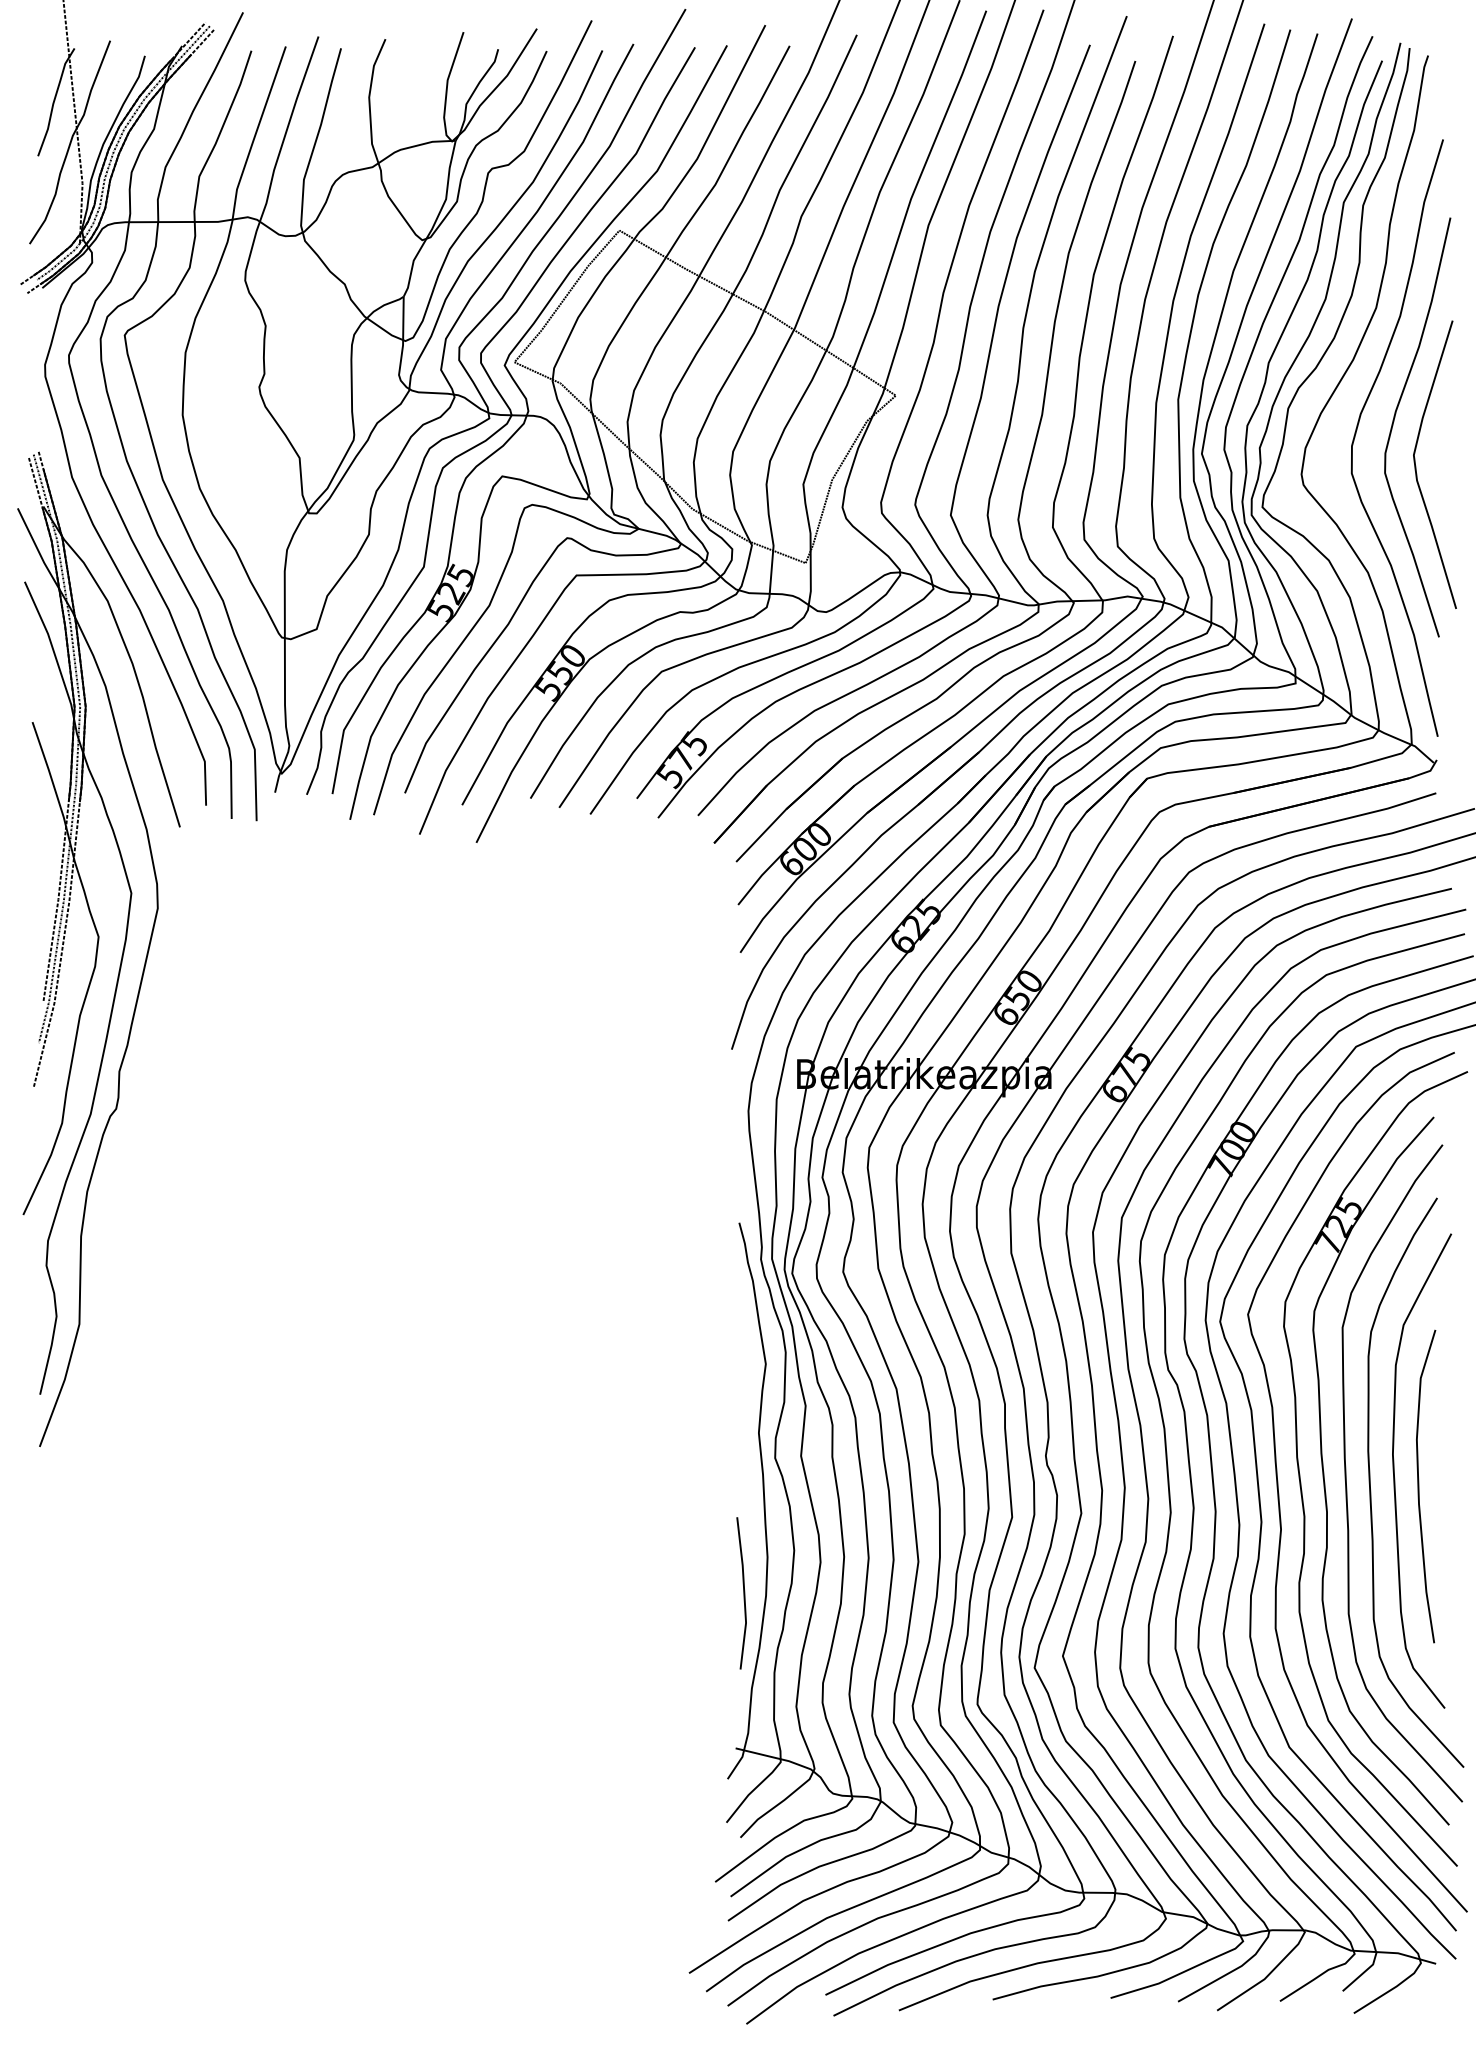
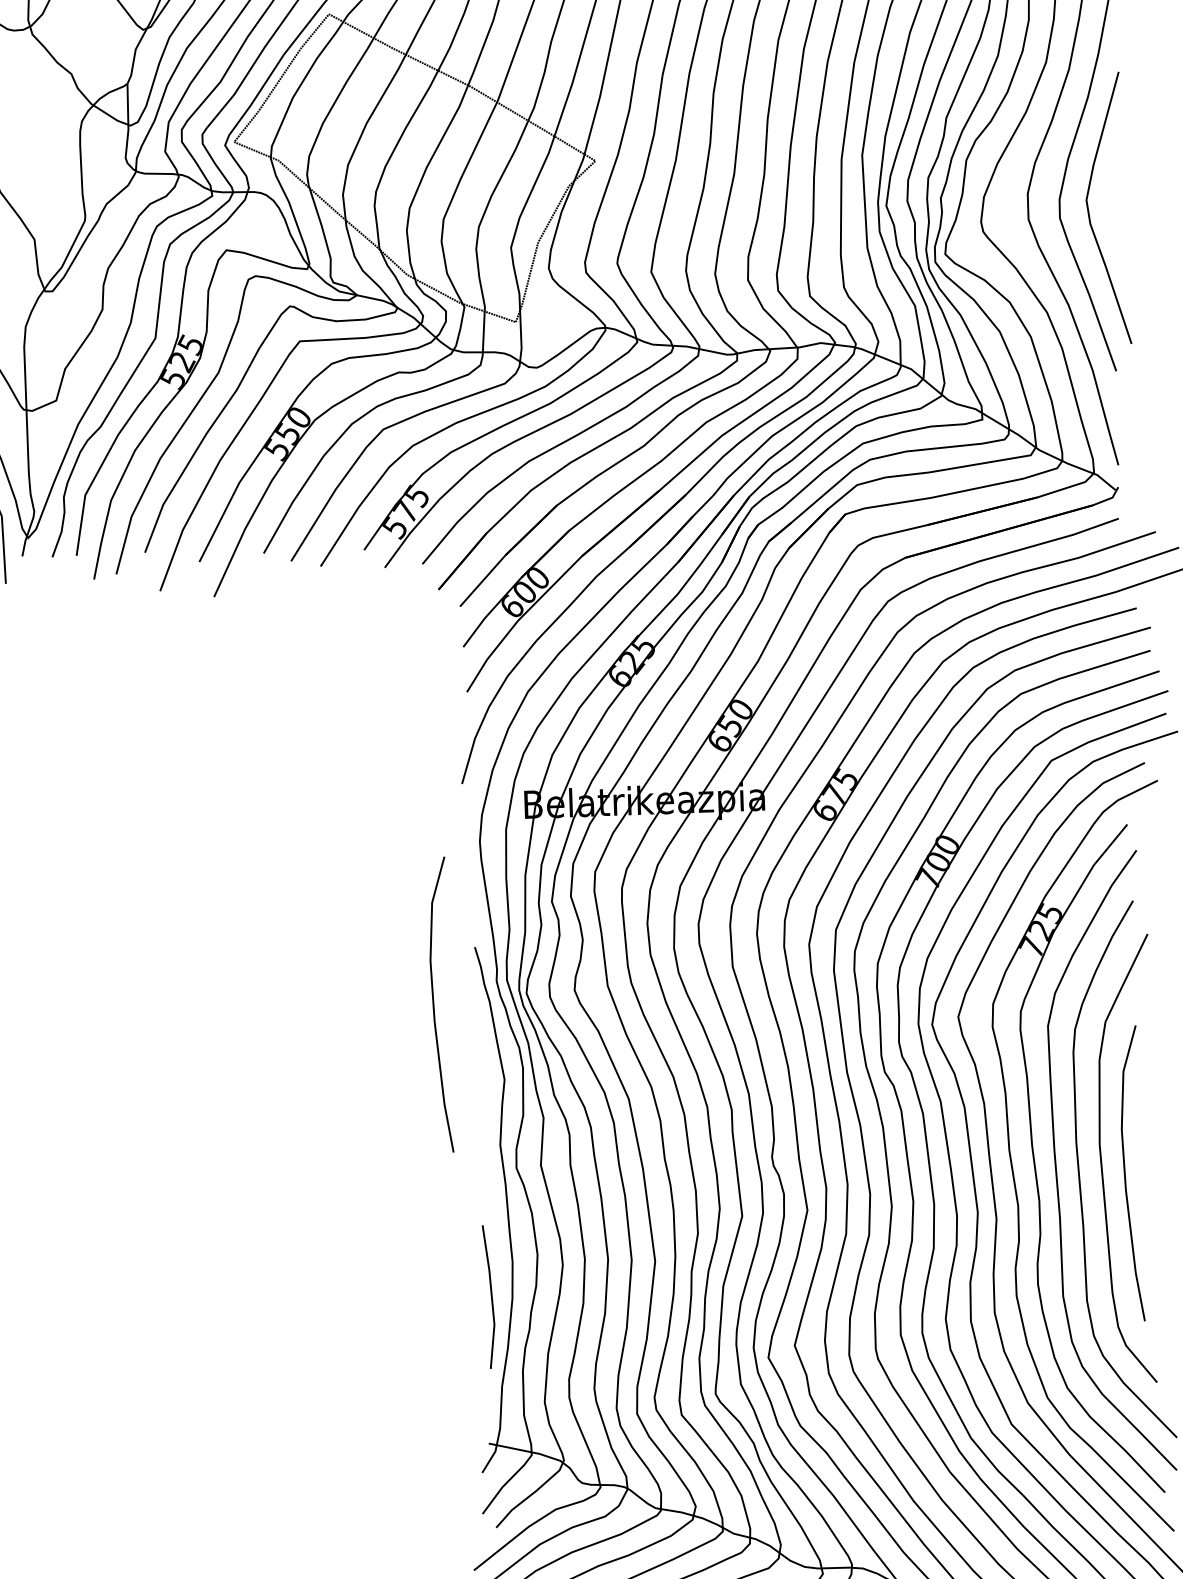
part: (694, 1282) -> (434, 1005), added

